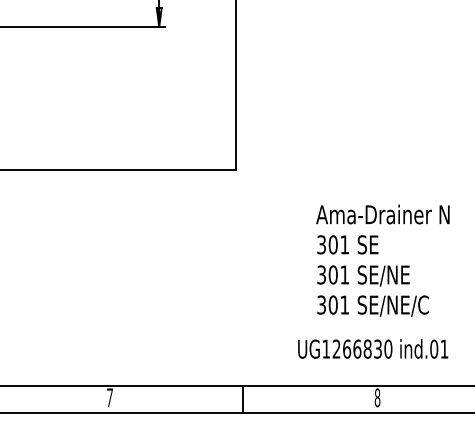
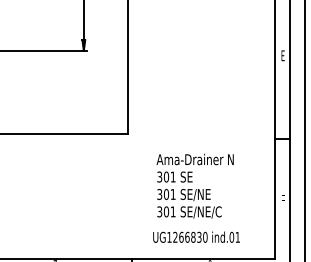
text: (381, 259) -> (194, 185), moved
text: (373, 347) -> (196, 236), moved

